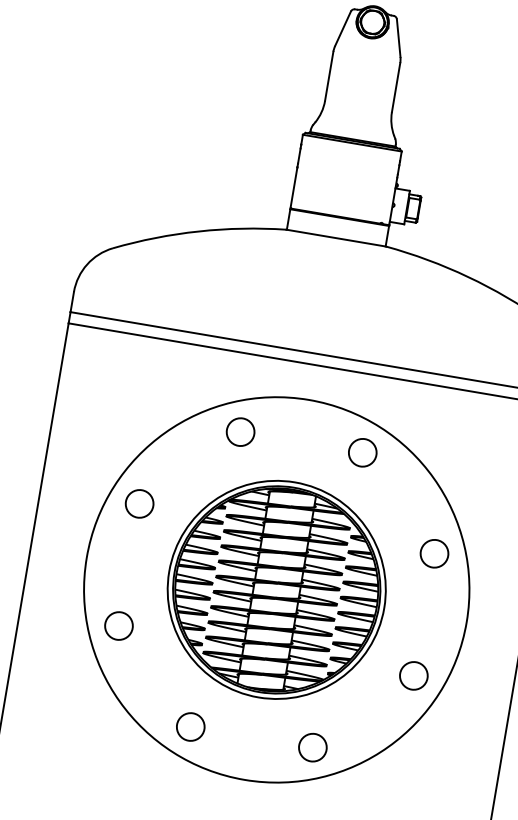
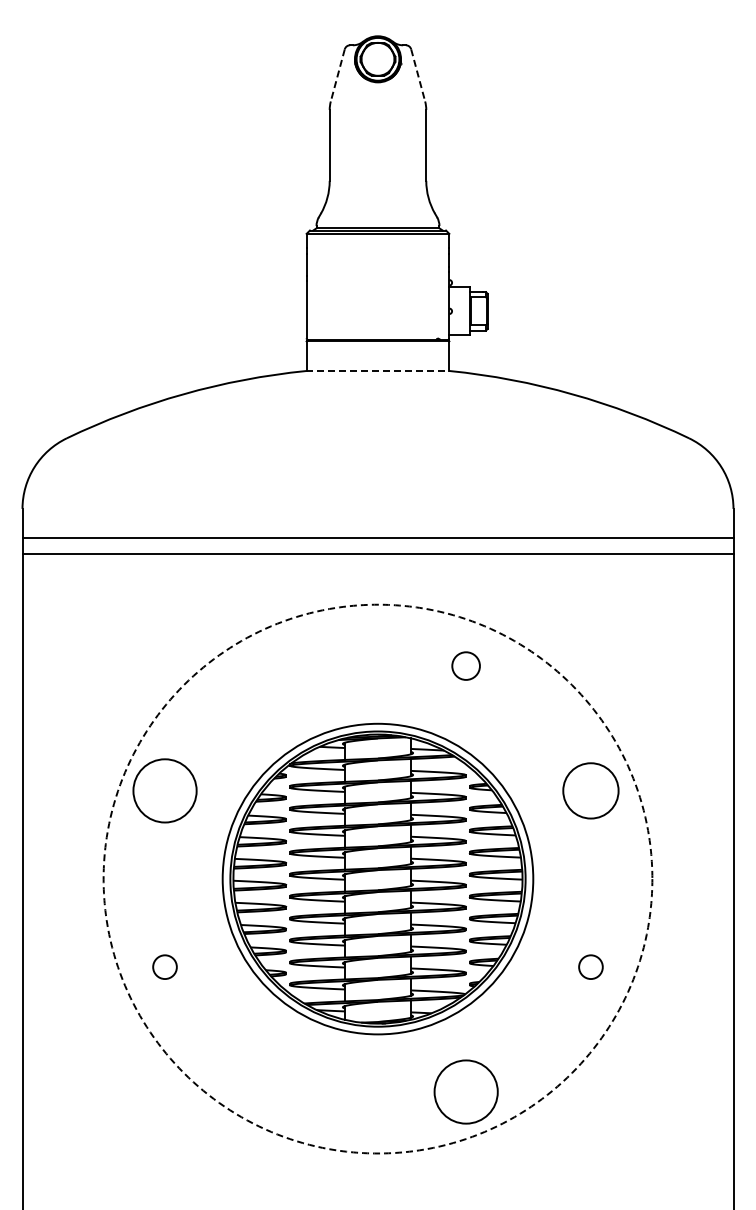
line: (342, 28) -> (337, 75), solid -> dashed
line: (398, 38) -> (418, 75), solid -> dashed
line: (336, 238) -> (378, 371), solid -> dashed
circle: (240, 431) -> (289, 665), removed
circle: (362, 452) -> (465, 665), size x0.7
circle: (139, 503) -> (164, 790), size x1.6
circle: (434, 553) -> (590, 790), size x1.4
circle: (276, 589) -> (377, 878), solid -> dashed
circle: (118, 625) -> (164, 966), size x0.6
circle: (413, 675) -> (590, 966), size x0.6
circle: (190, 726) -> (289, 1091), removed
circle: (312, 747) -> (465, 1091), size x1.6

